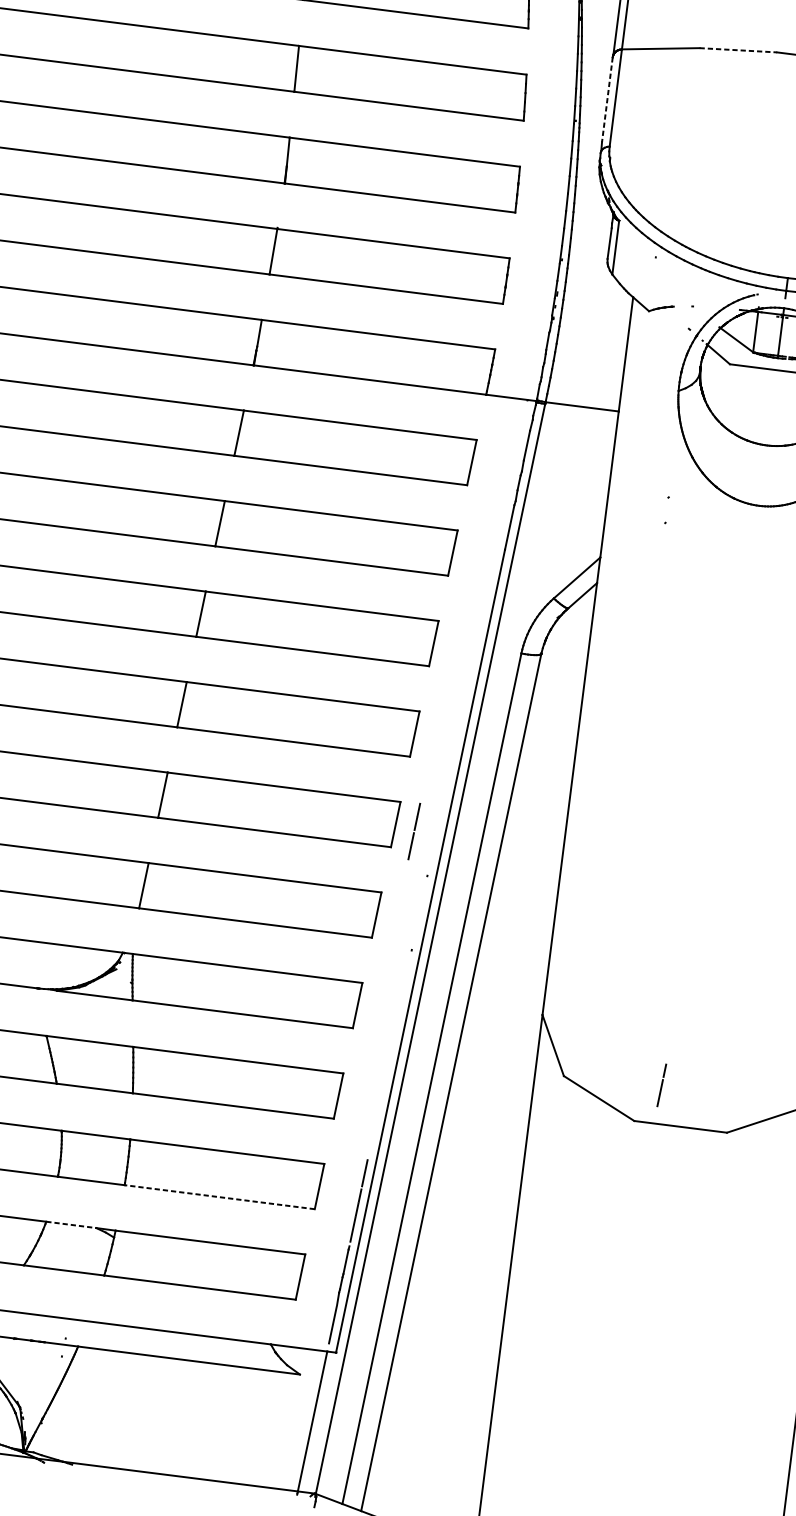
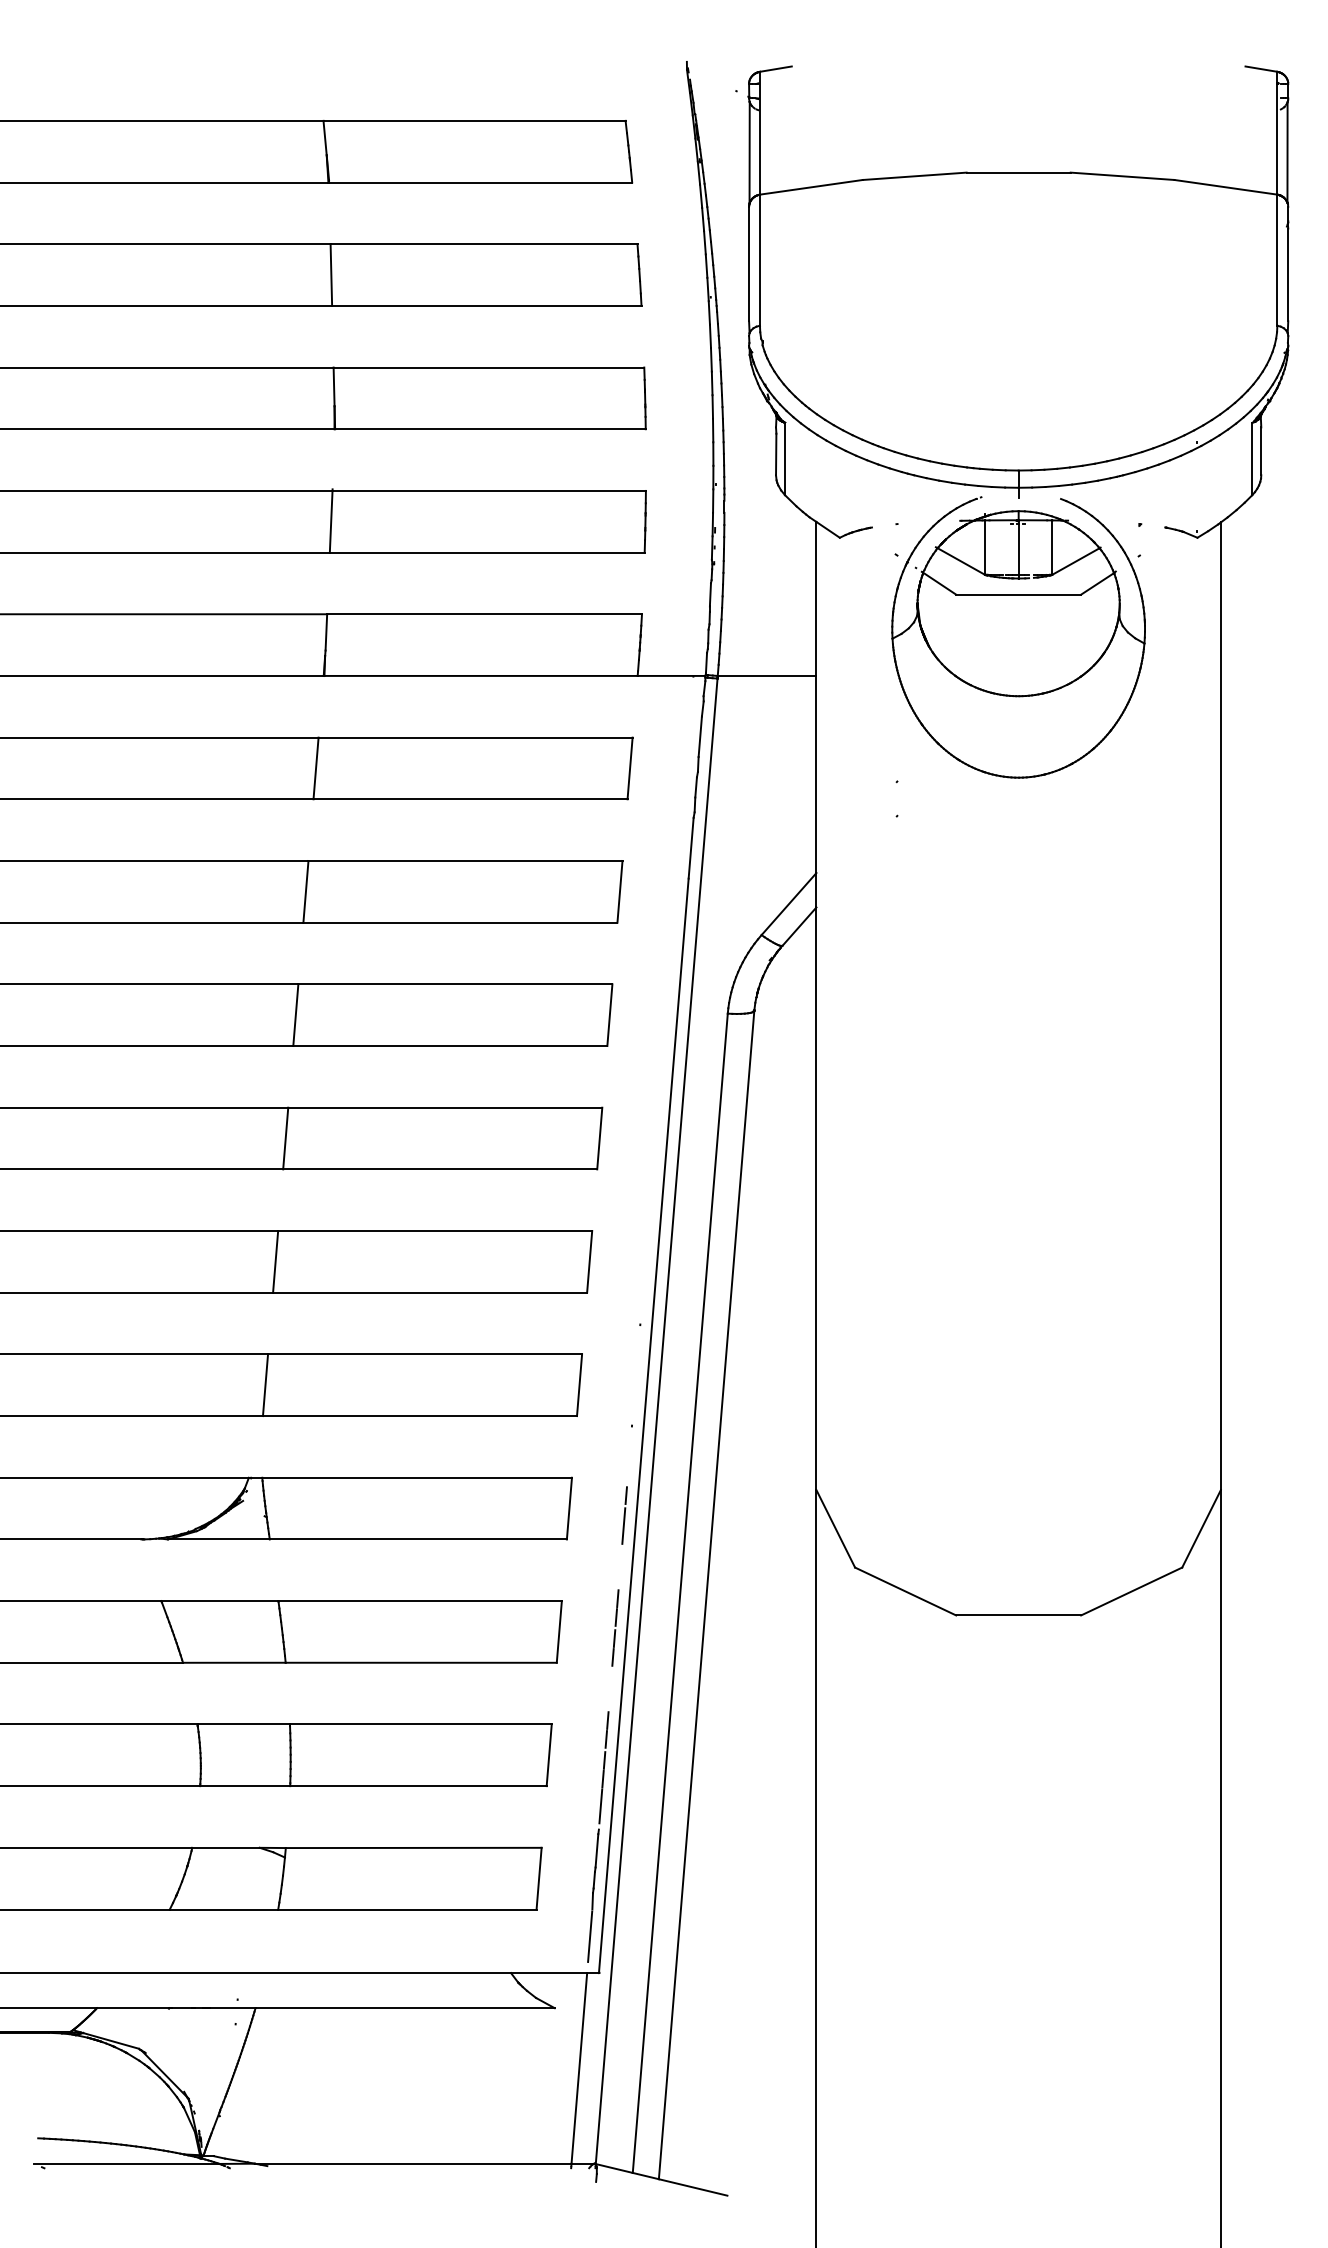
line: (738, 50) -> (915, 176), dashed -> solid
line: (607, 100) -> (749, 264), dashed -> solid
line: (414, 830) -> (615, 1626), moved
line: (661, 1085) -> (624, 1515), moved
line: (219, 1197) -> (417, 1786), dashed -> solid
line: (71, 1224) -> (226, 1847), dashed -> solid

